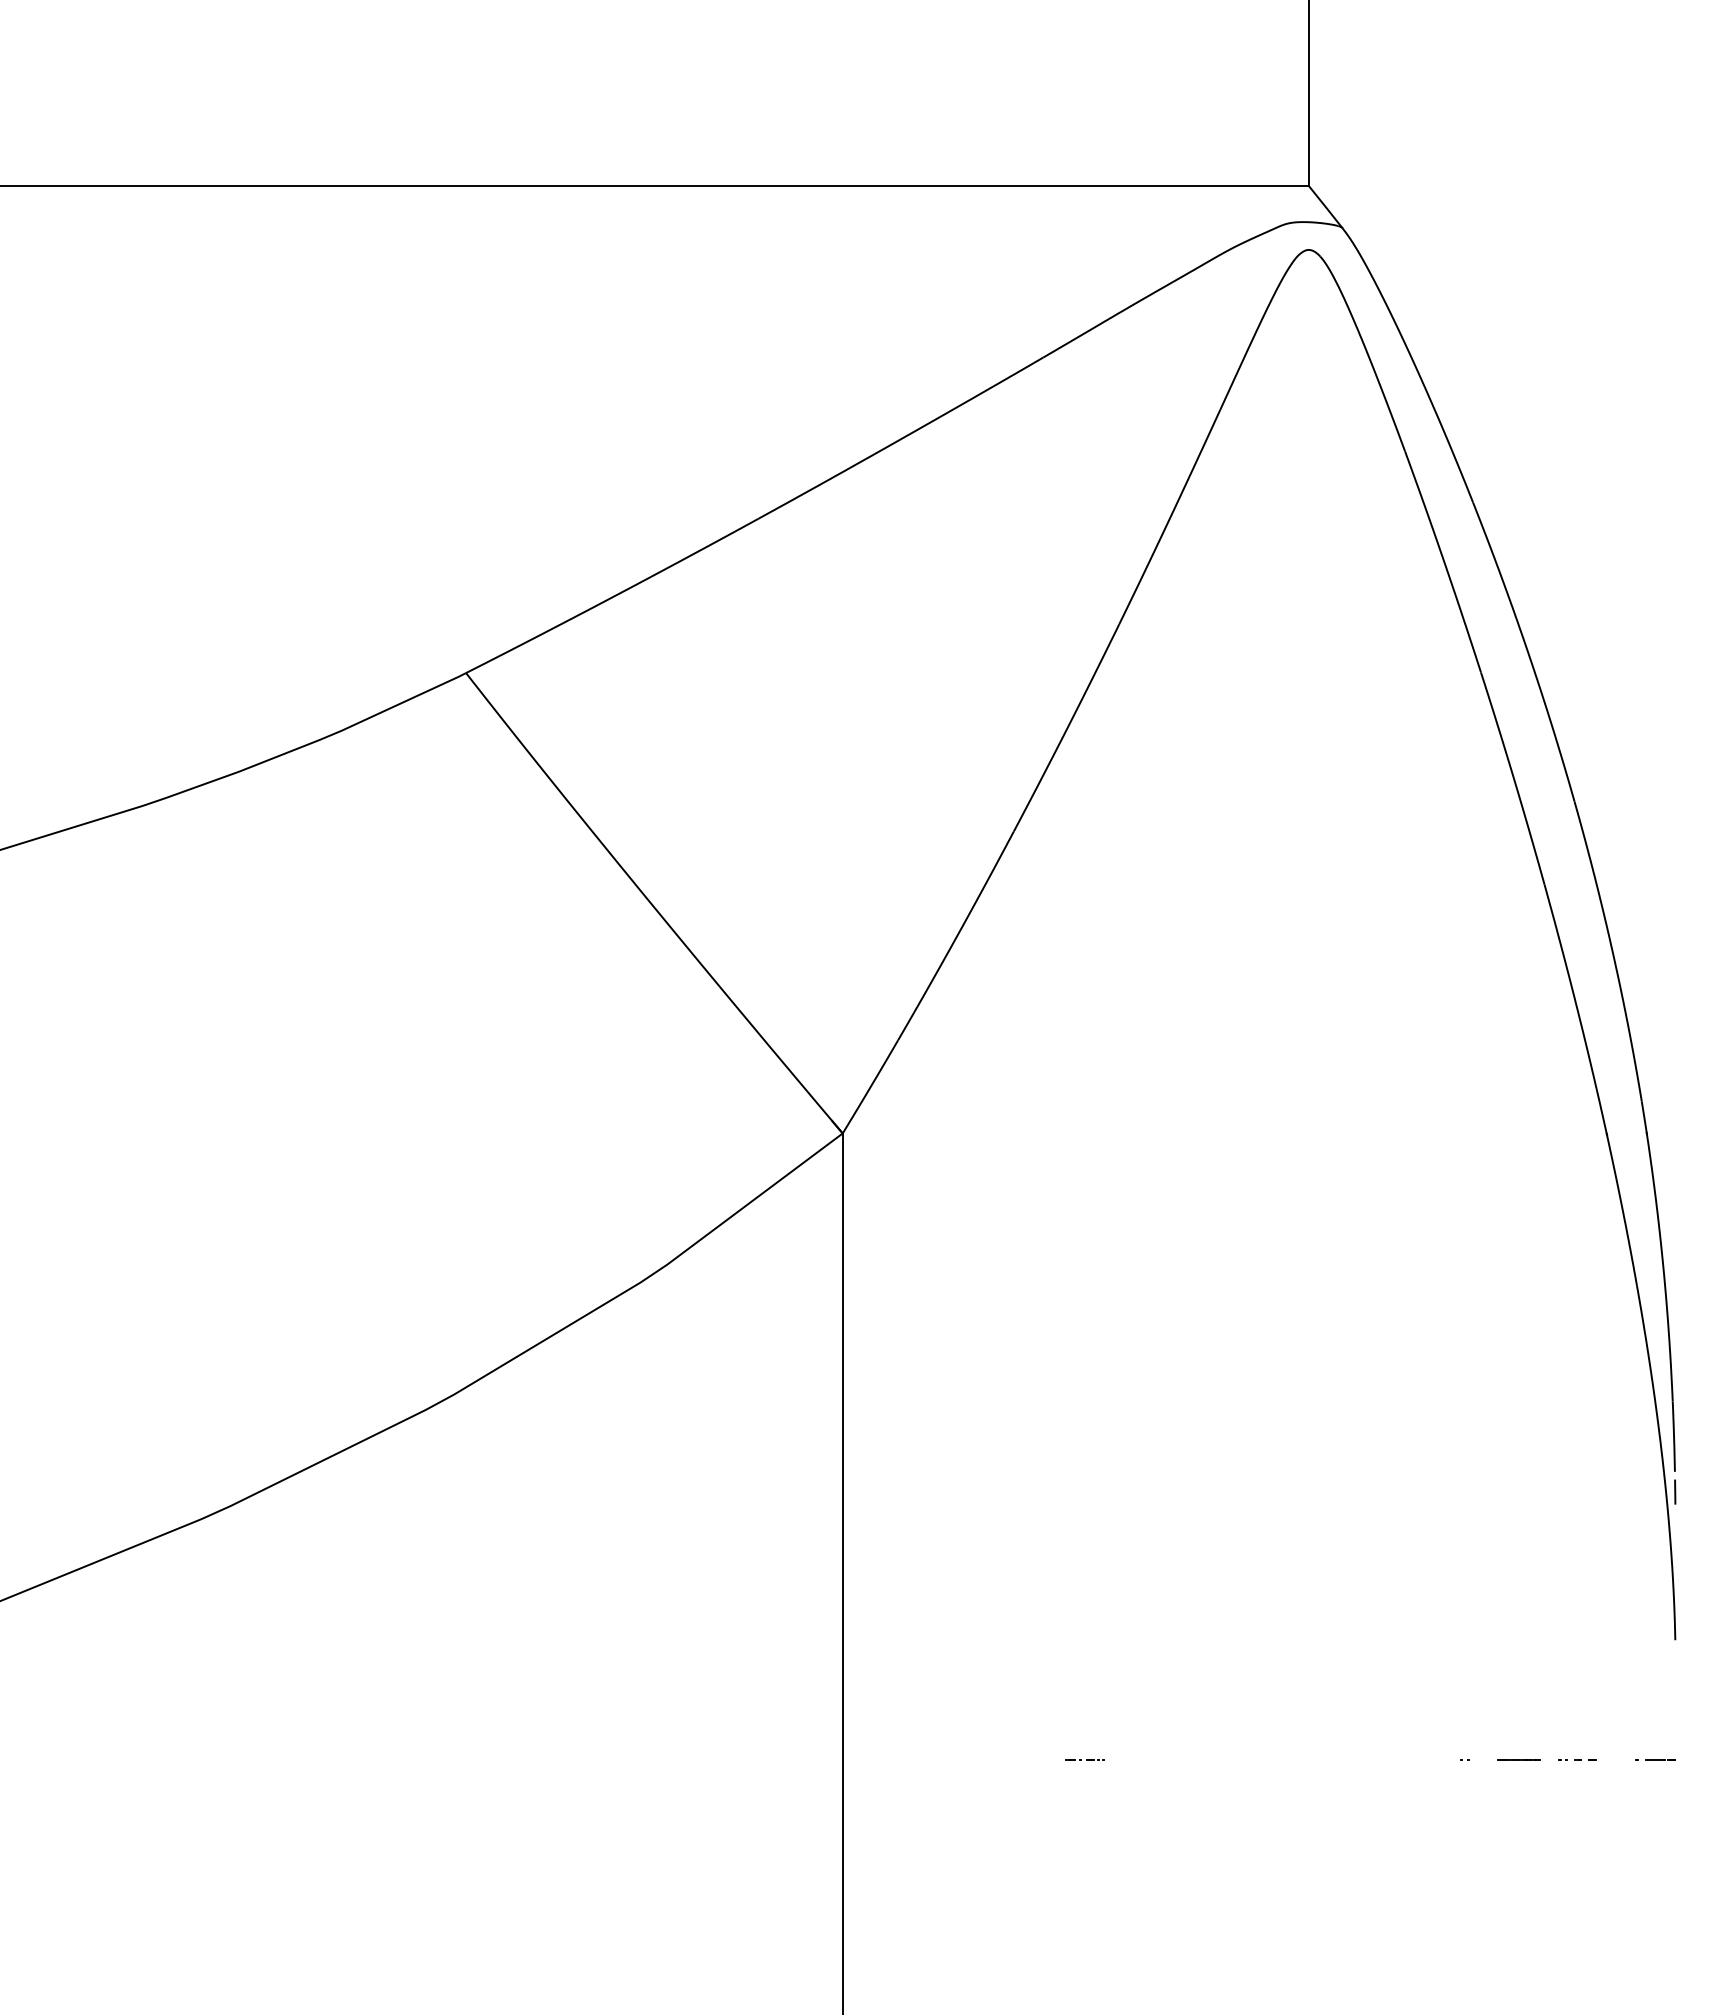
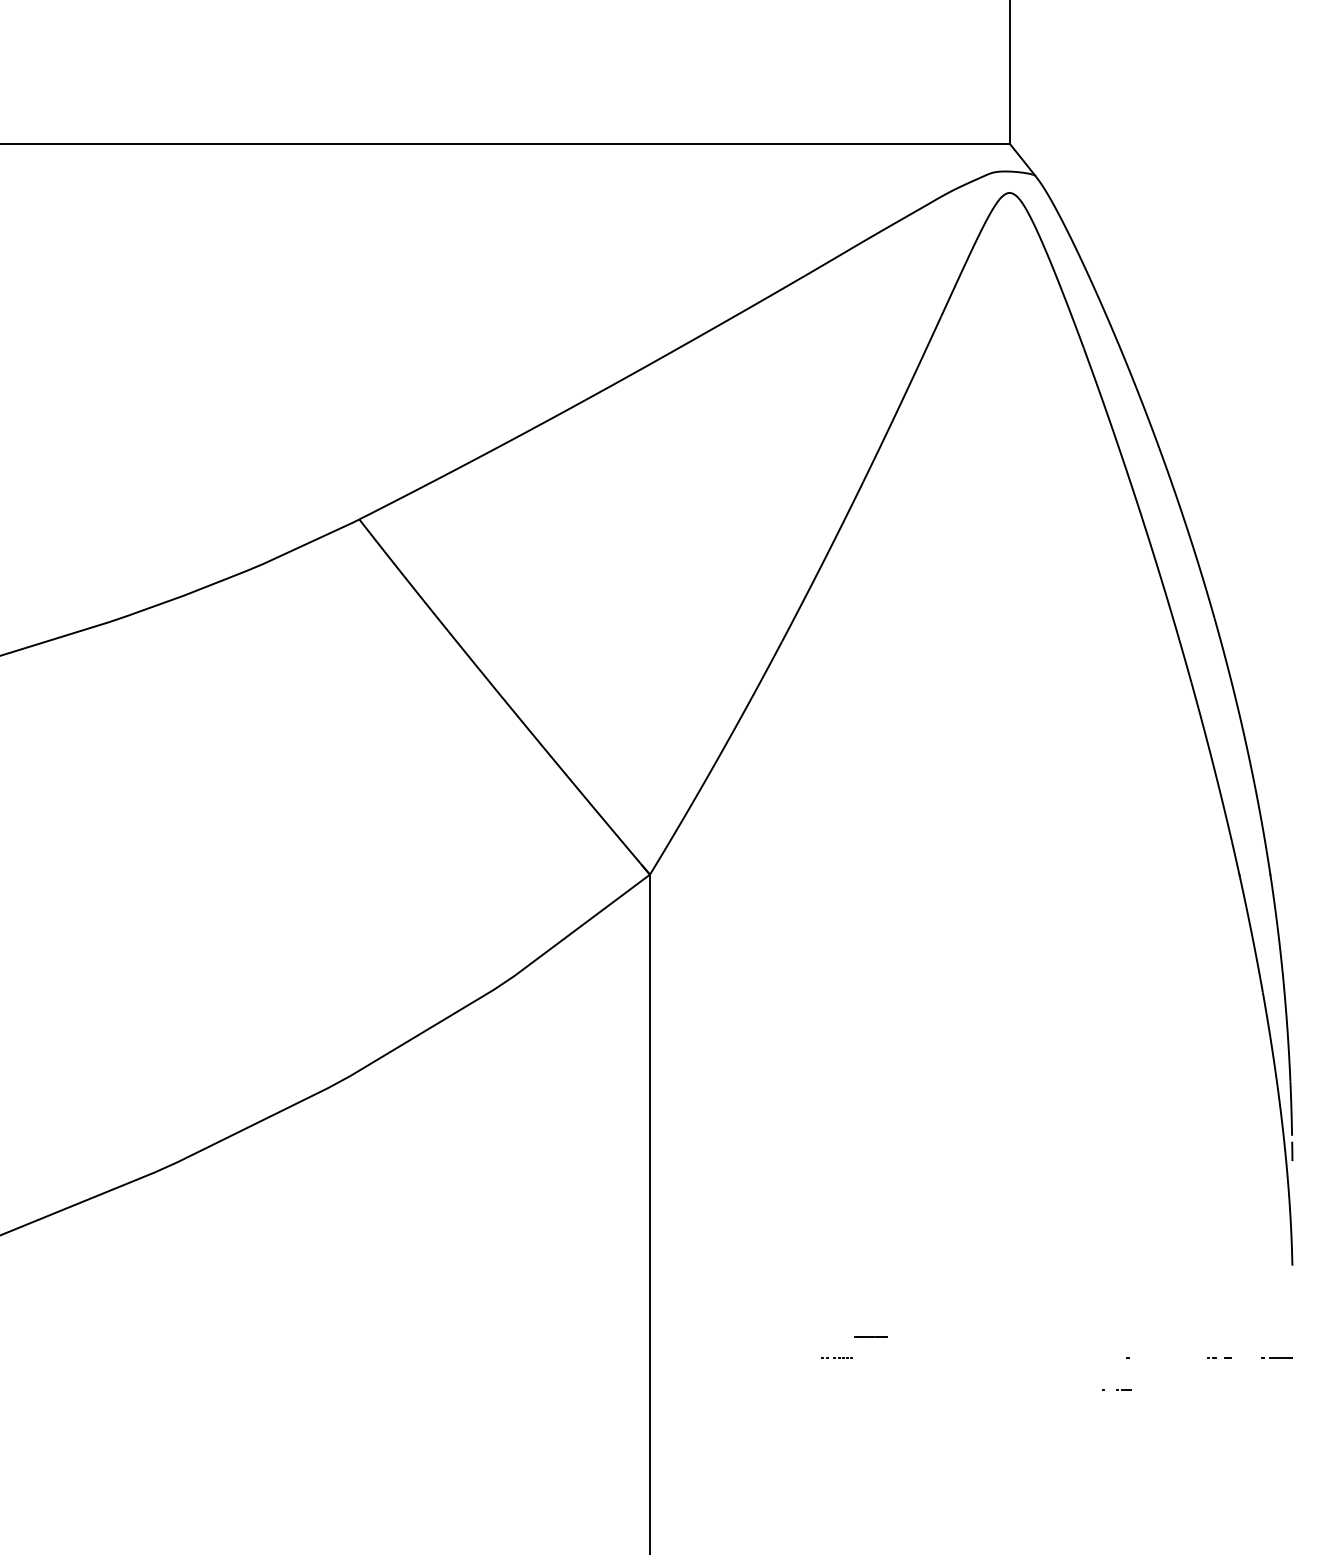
line: (1518, 1759) -> (870, 1336), moved
line: (1447, 1800) -> (1116, 1389), added

